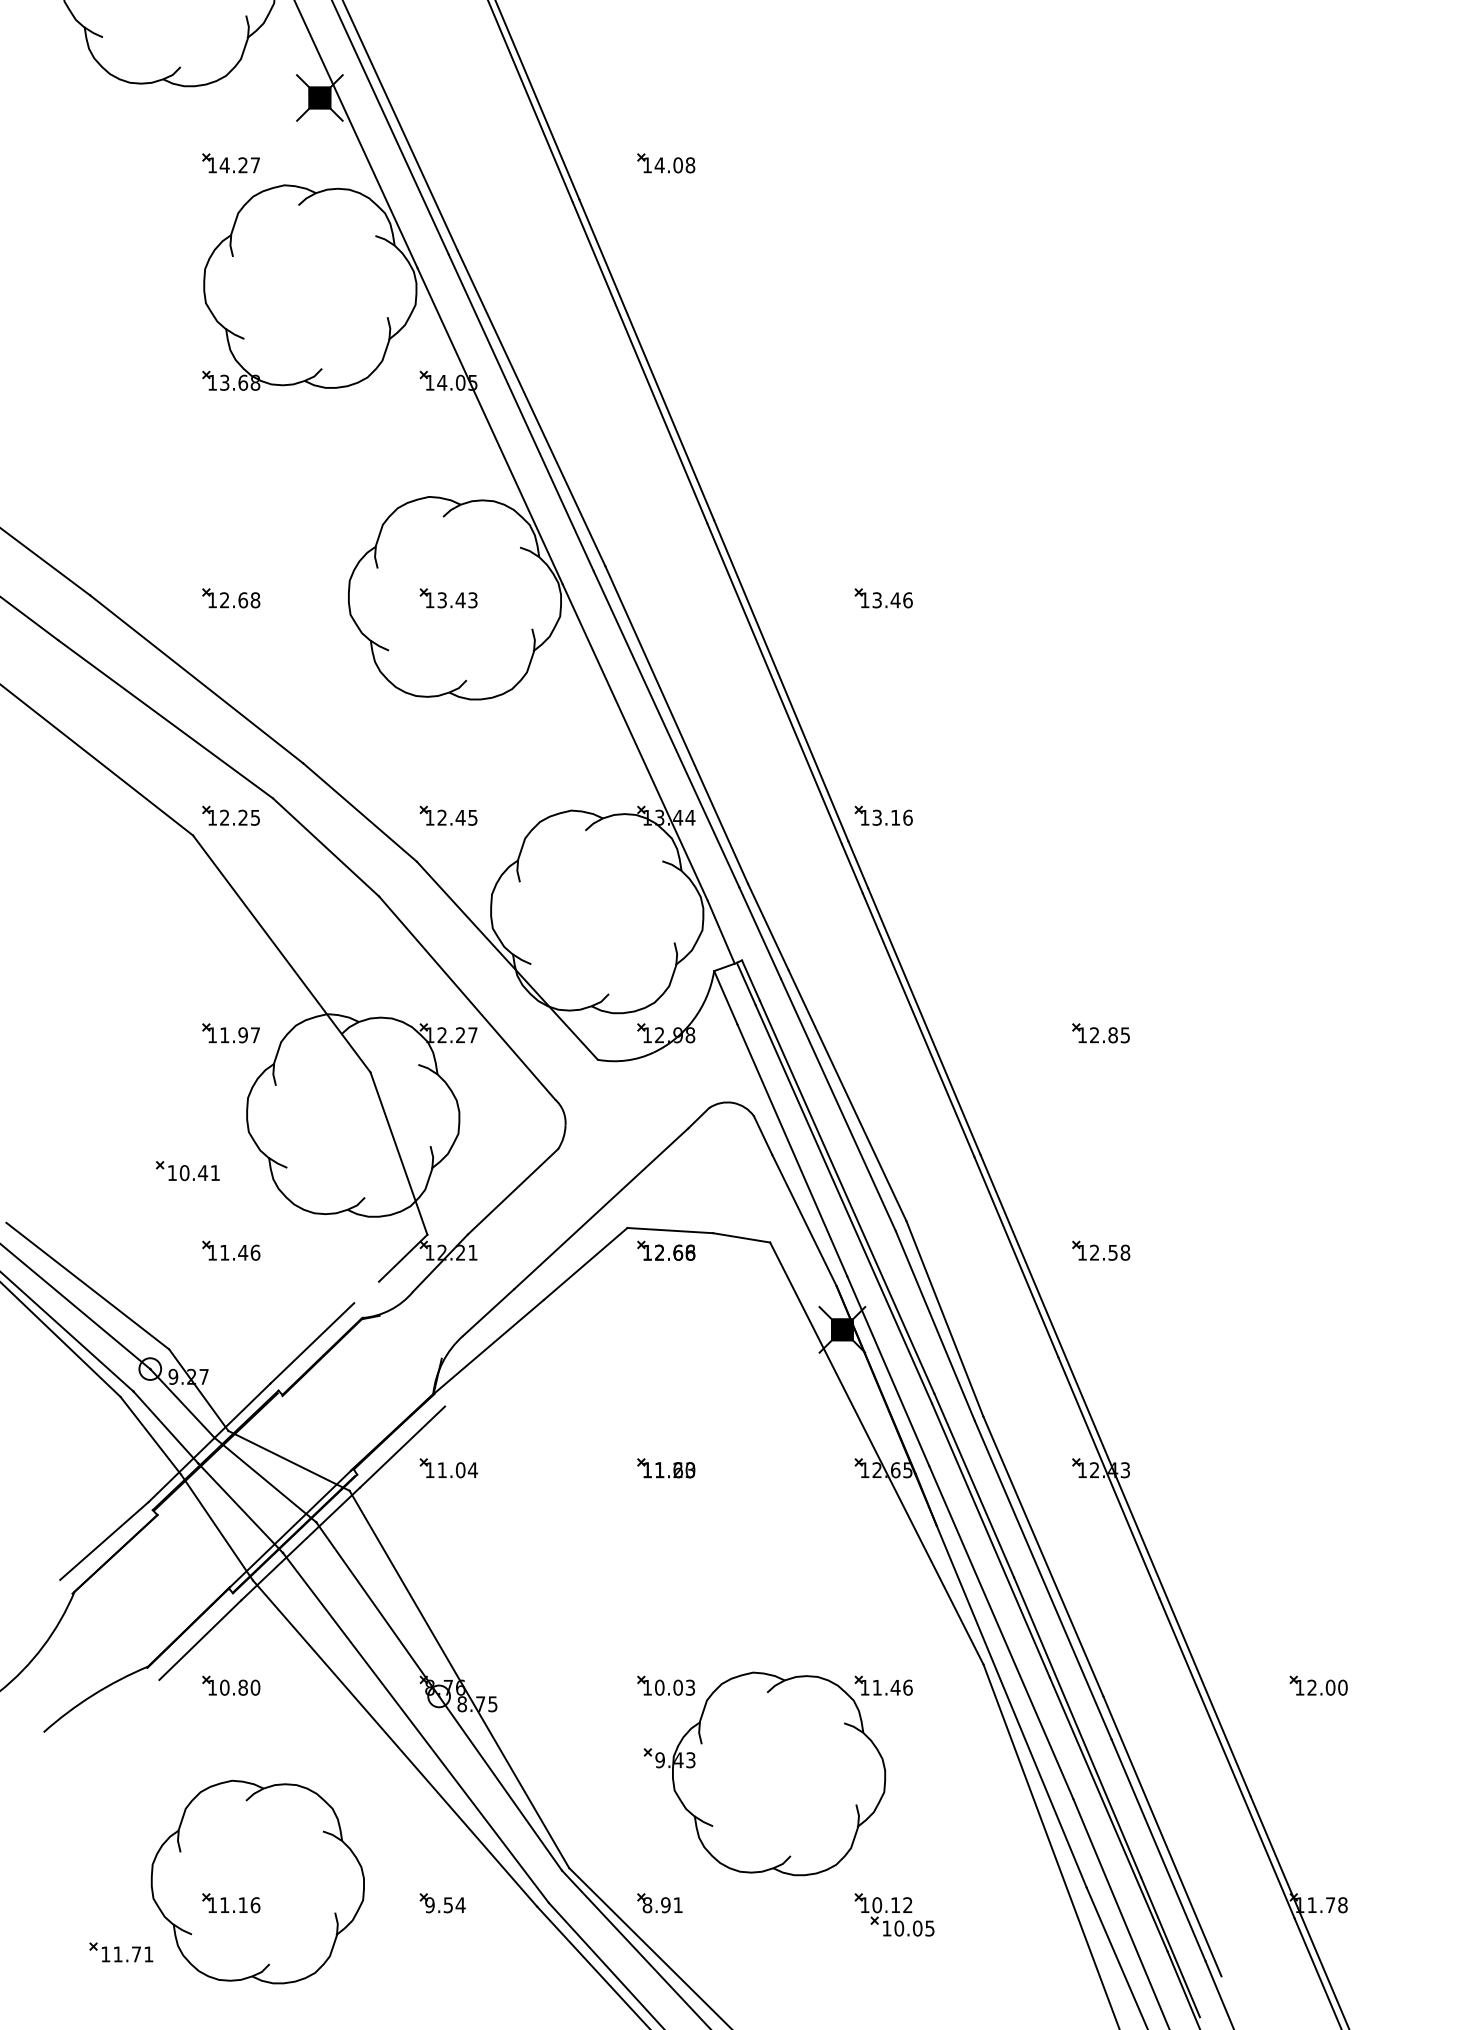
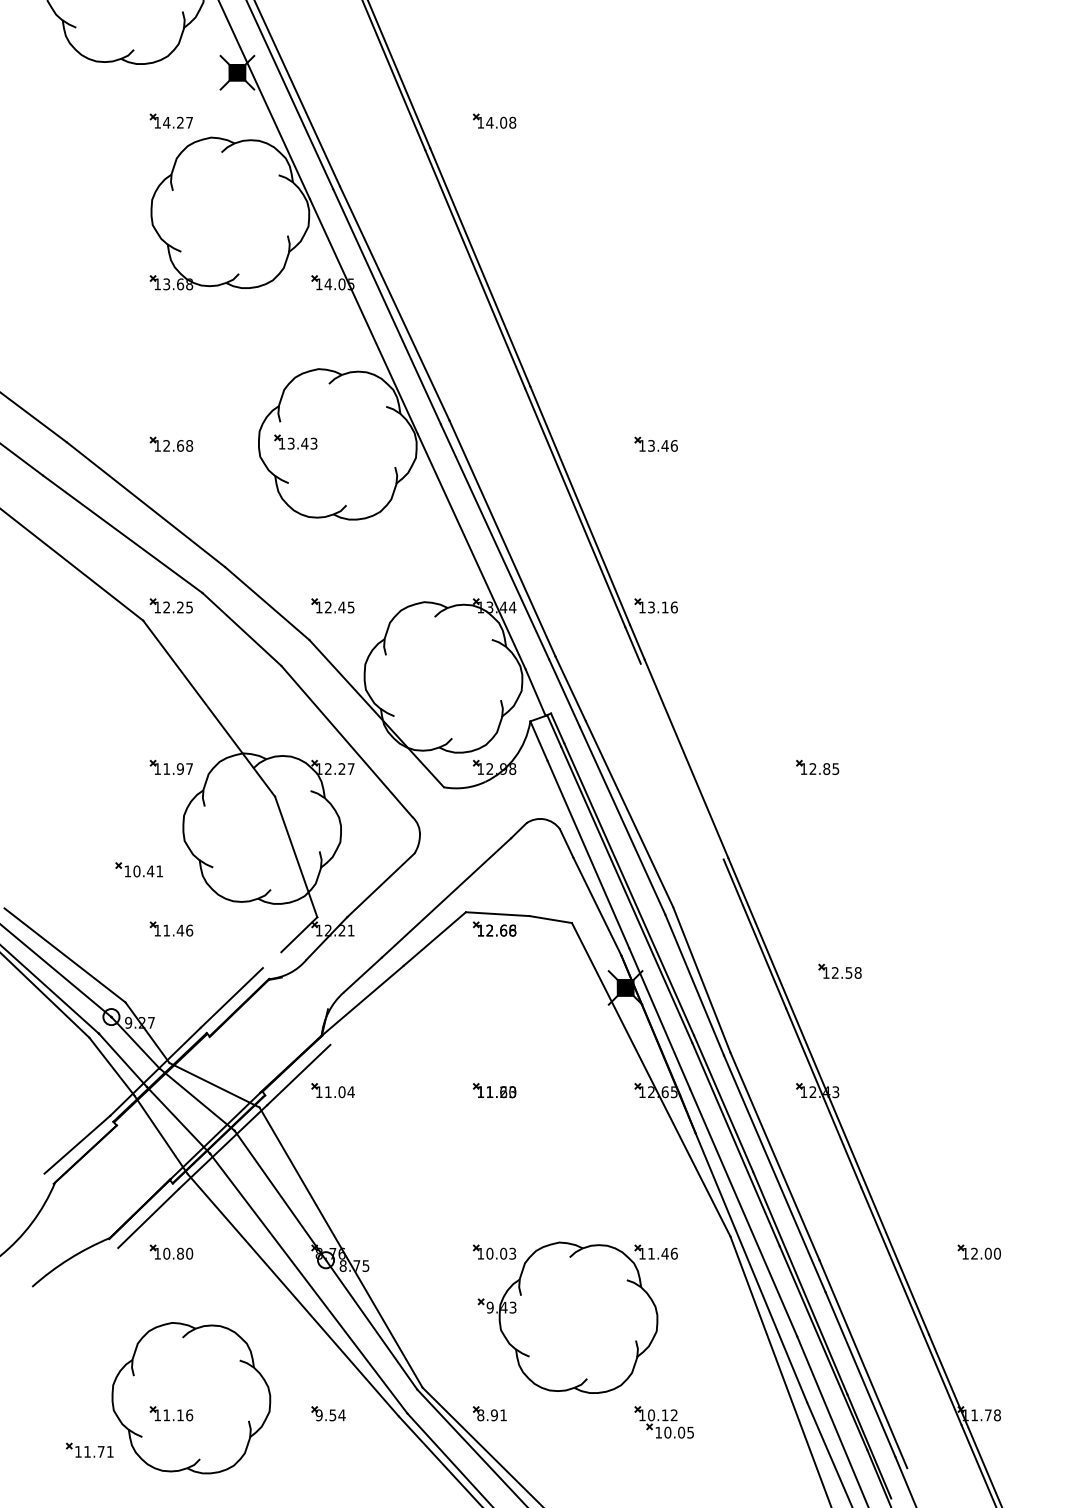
part: (448, 598) -> (295, 442), moved
line: (918, 1024) -> (682, 761), removed
part: (1101, 1250) -> (840, 971), moved

